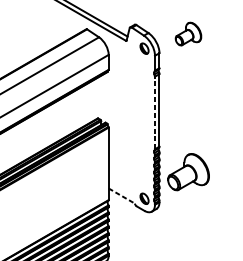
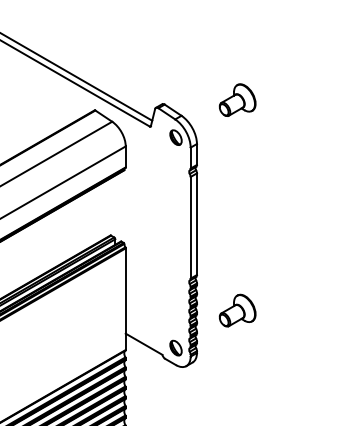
part: (188, 33) -> (237, 99), moved
line: (154, 112) -> (190, 227), dashed -> solid
part: (188, 171) -> (237, 310), size x0.62
line: (122, 196) -> (144, 344), dashed -> solid

